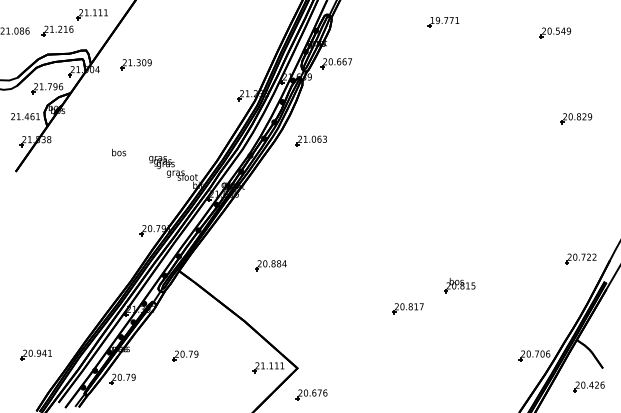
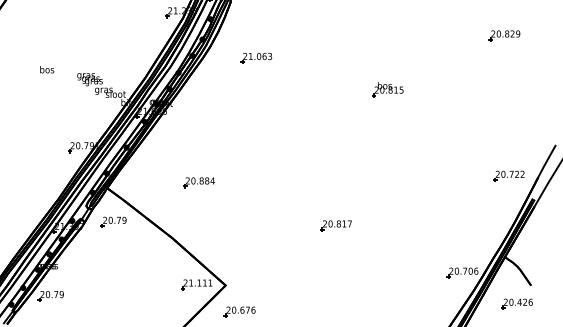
part: (310, 140) -> (255, 57), moved
part: (459, 285) -> (387, 89), moved
part: (185, 355) -> (113, 221), moved

